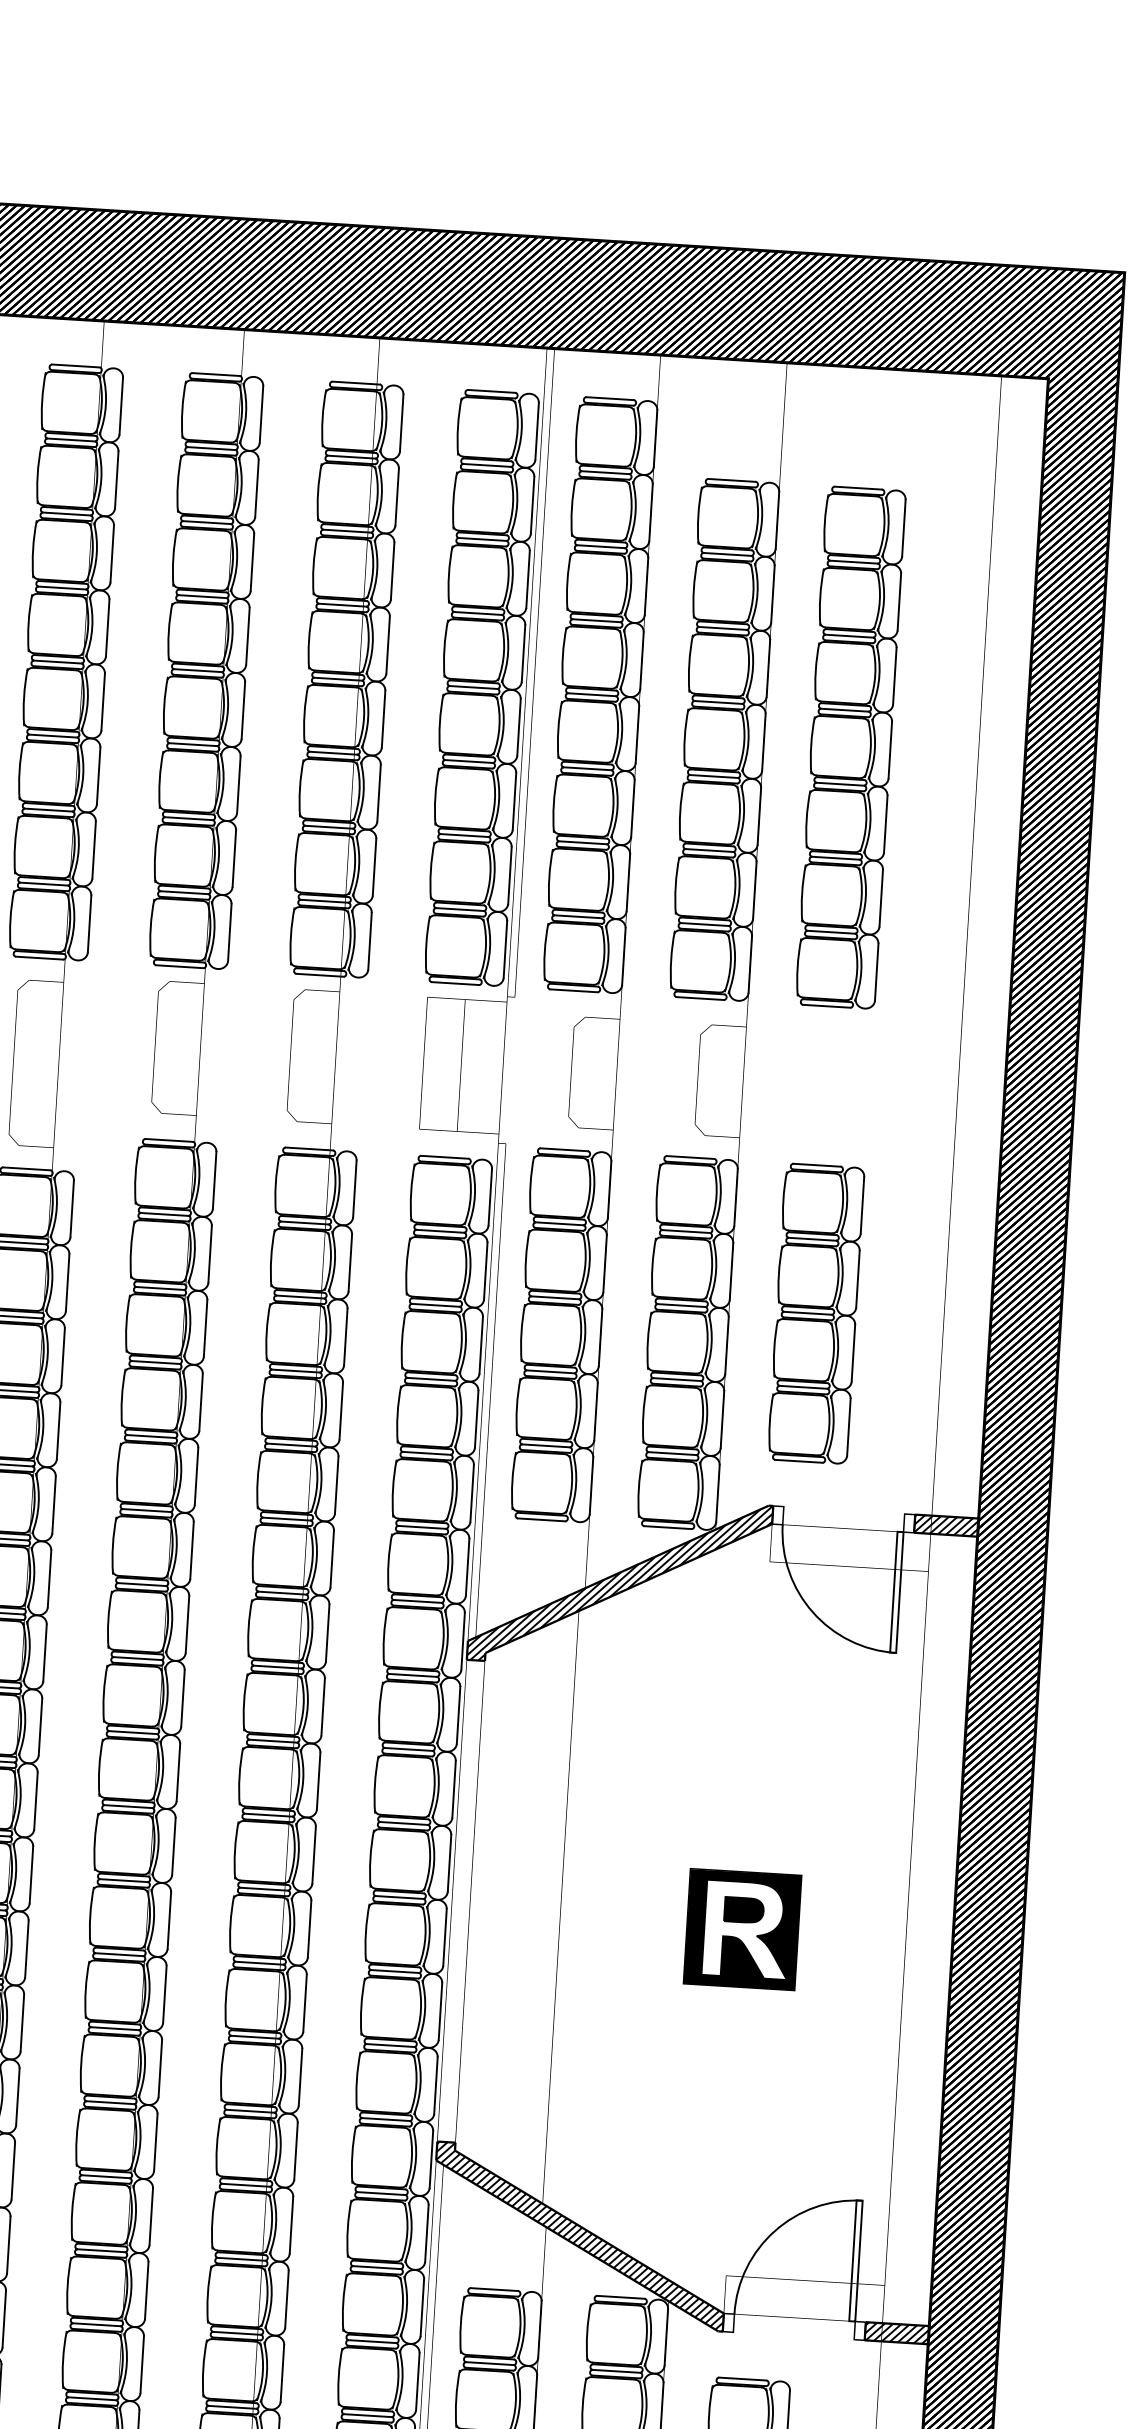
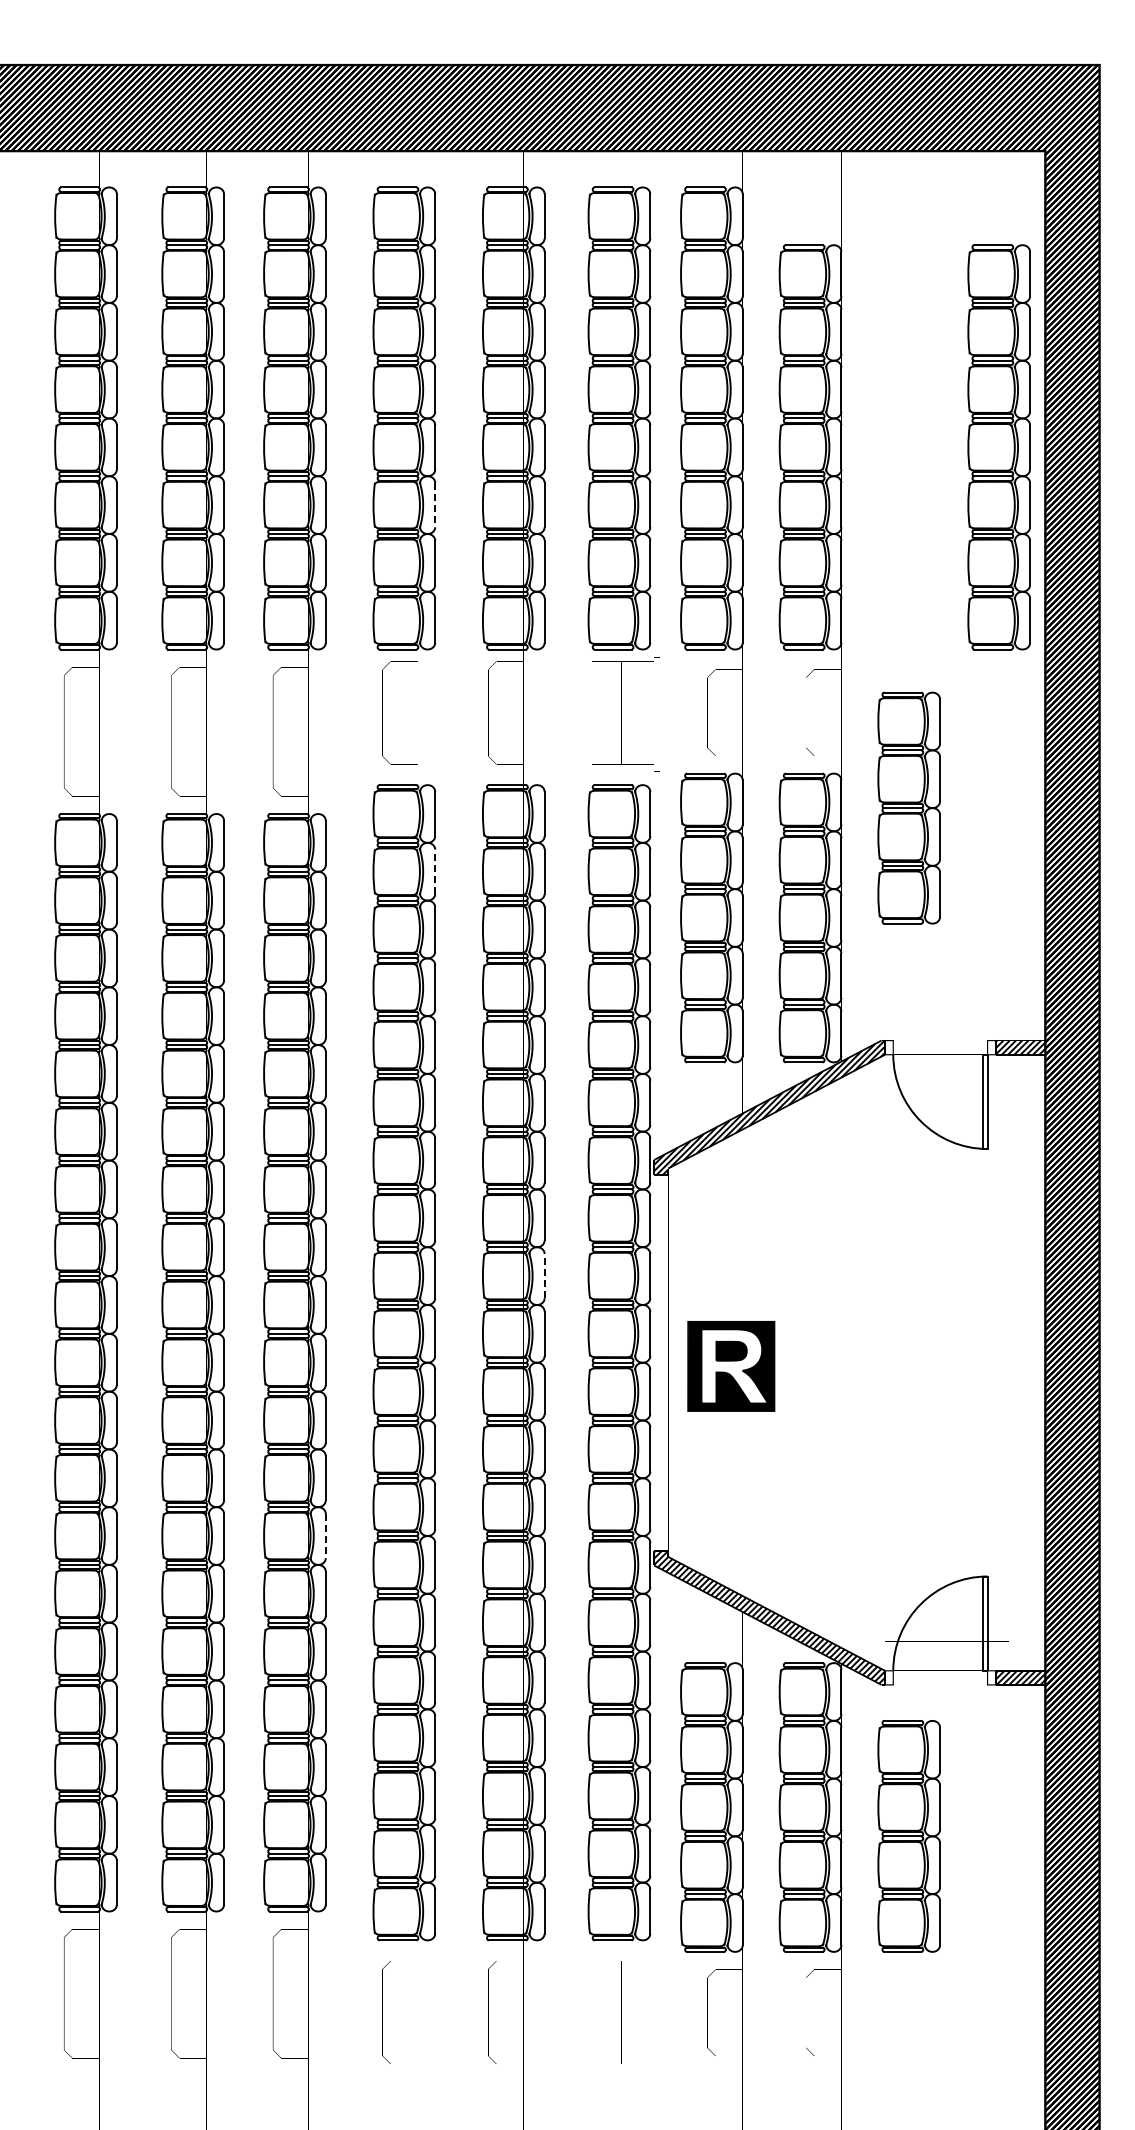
part: (849, 747) -> (998, 447), moved
line: (239, 785) -> (435, 505), solid -> dashed
line: (210, 1254) -> (435, 871), solid -> dashed
part: (815, 1312) -> (908, 807), moved
line: (318, 1780) -> (544, 1275), solid -> dashed
part: (742, 1929) -> (731, 1366), moved
line: (17, 2097) -> (325, 1536), solid -> dashed

